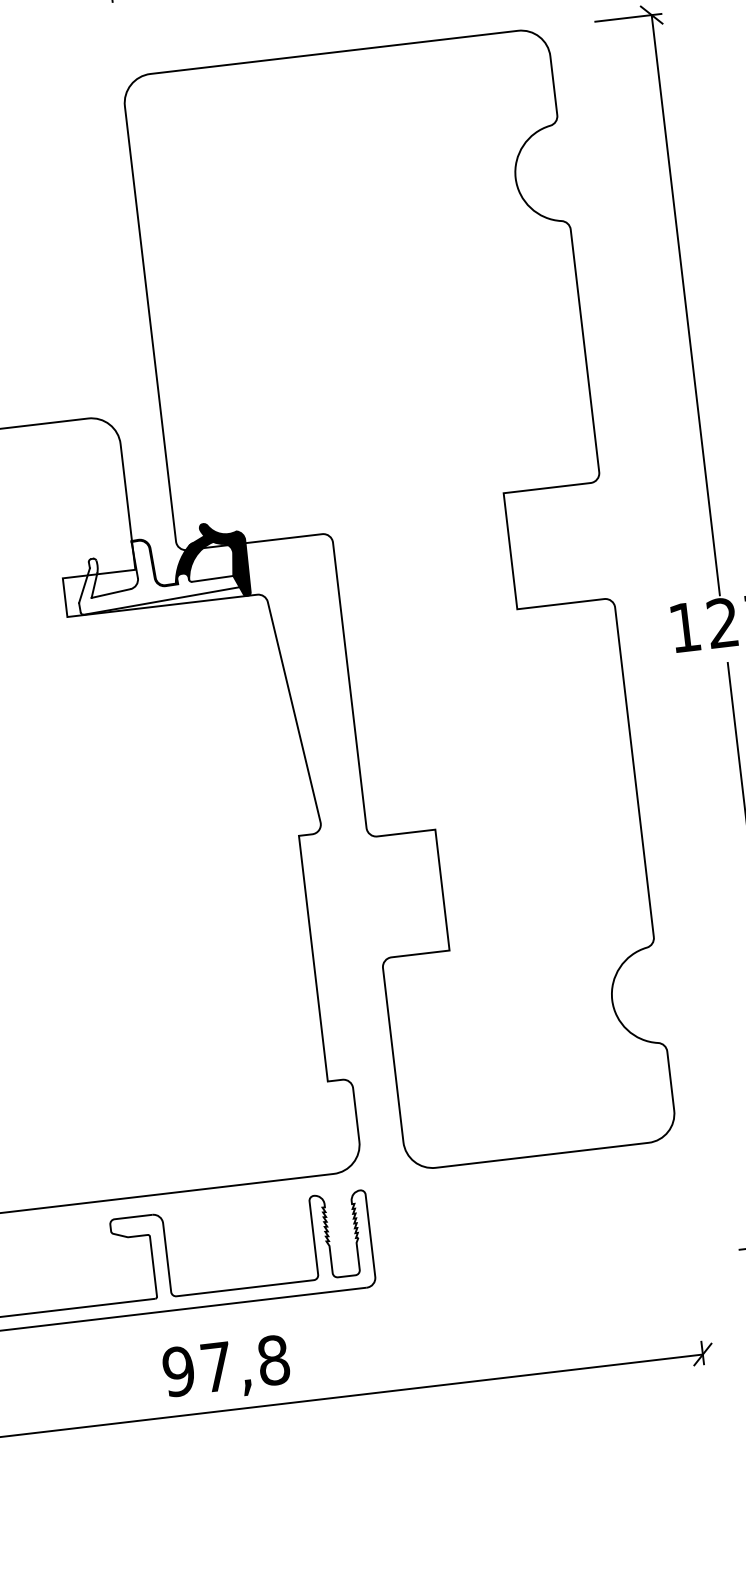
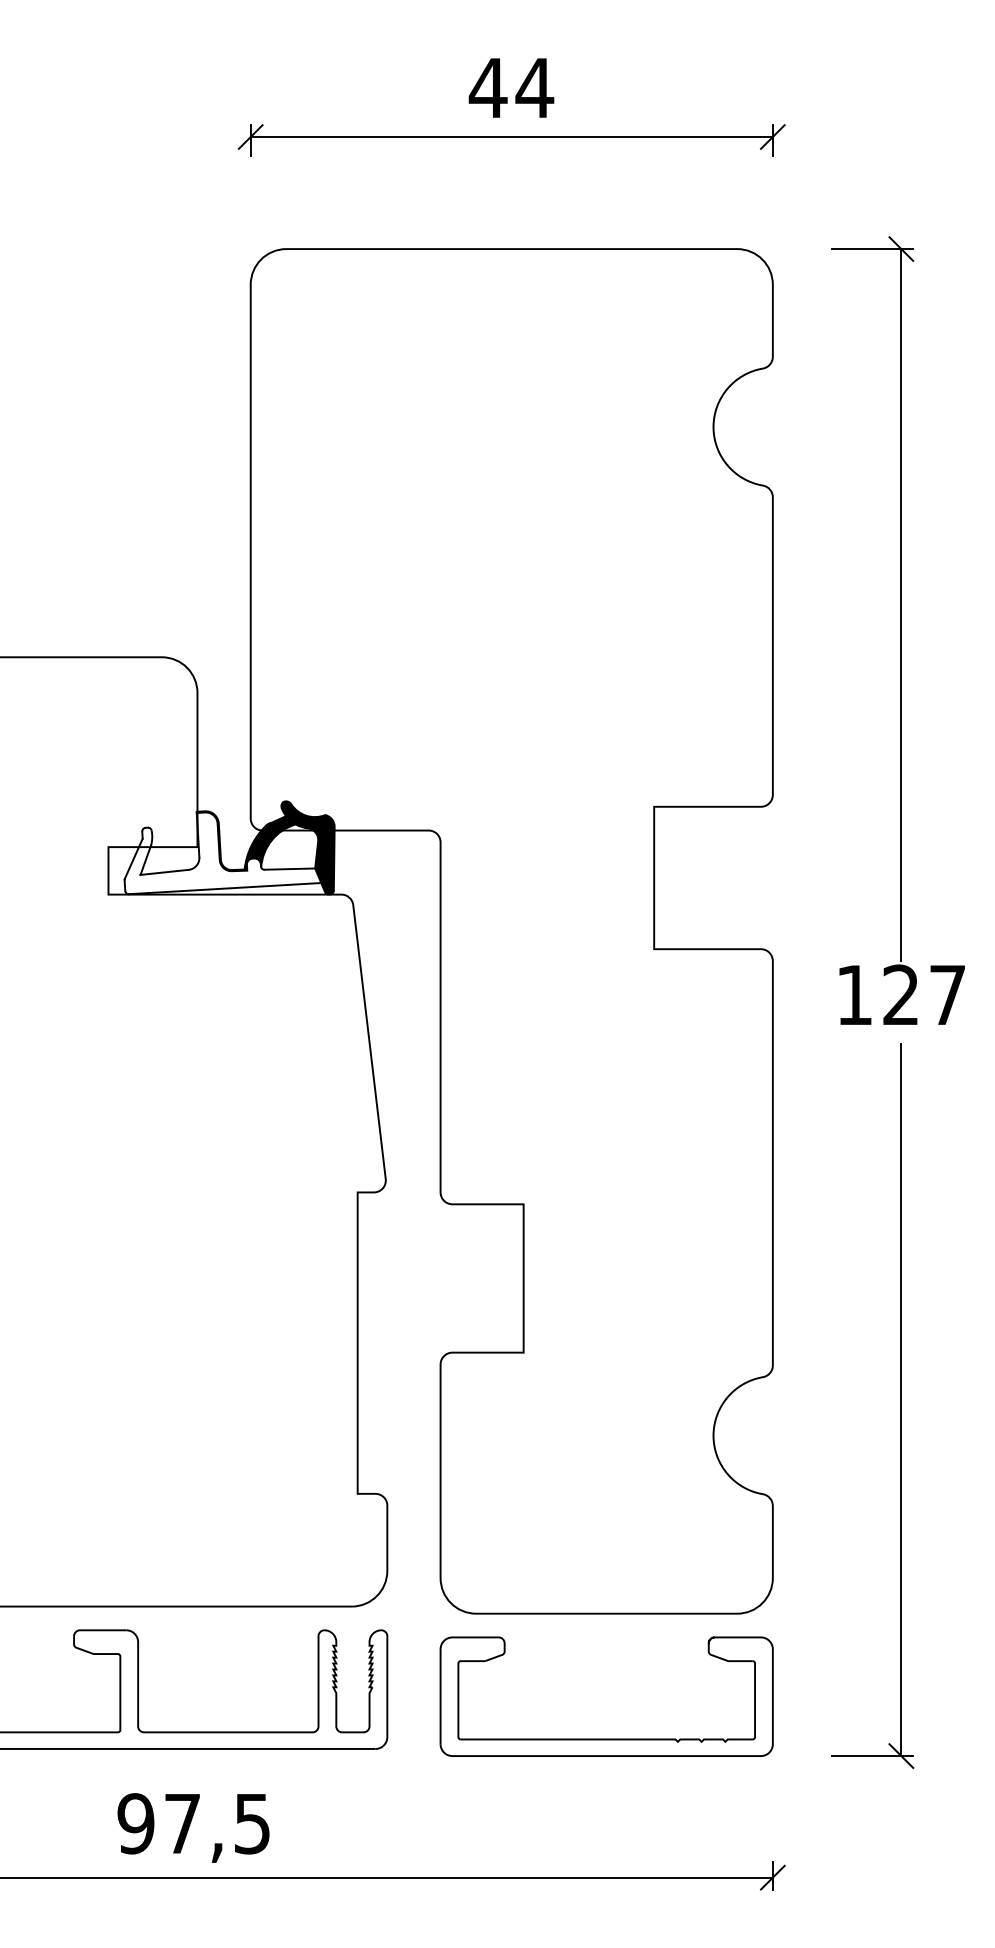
part: (554, 1257) -> (606, 1738), added
text: (273, 1360) -> (252, 1823), 97,8 -> 97,5

